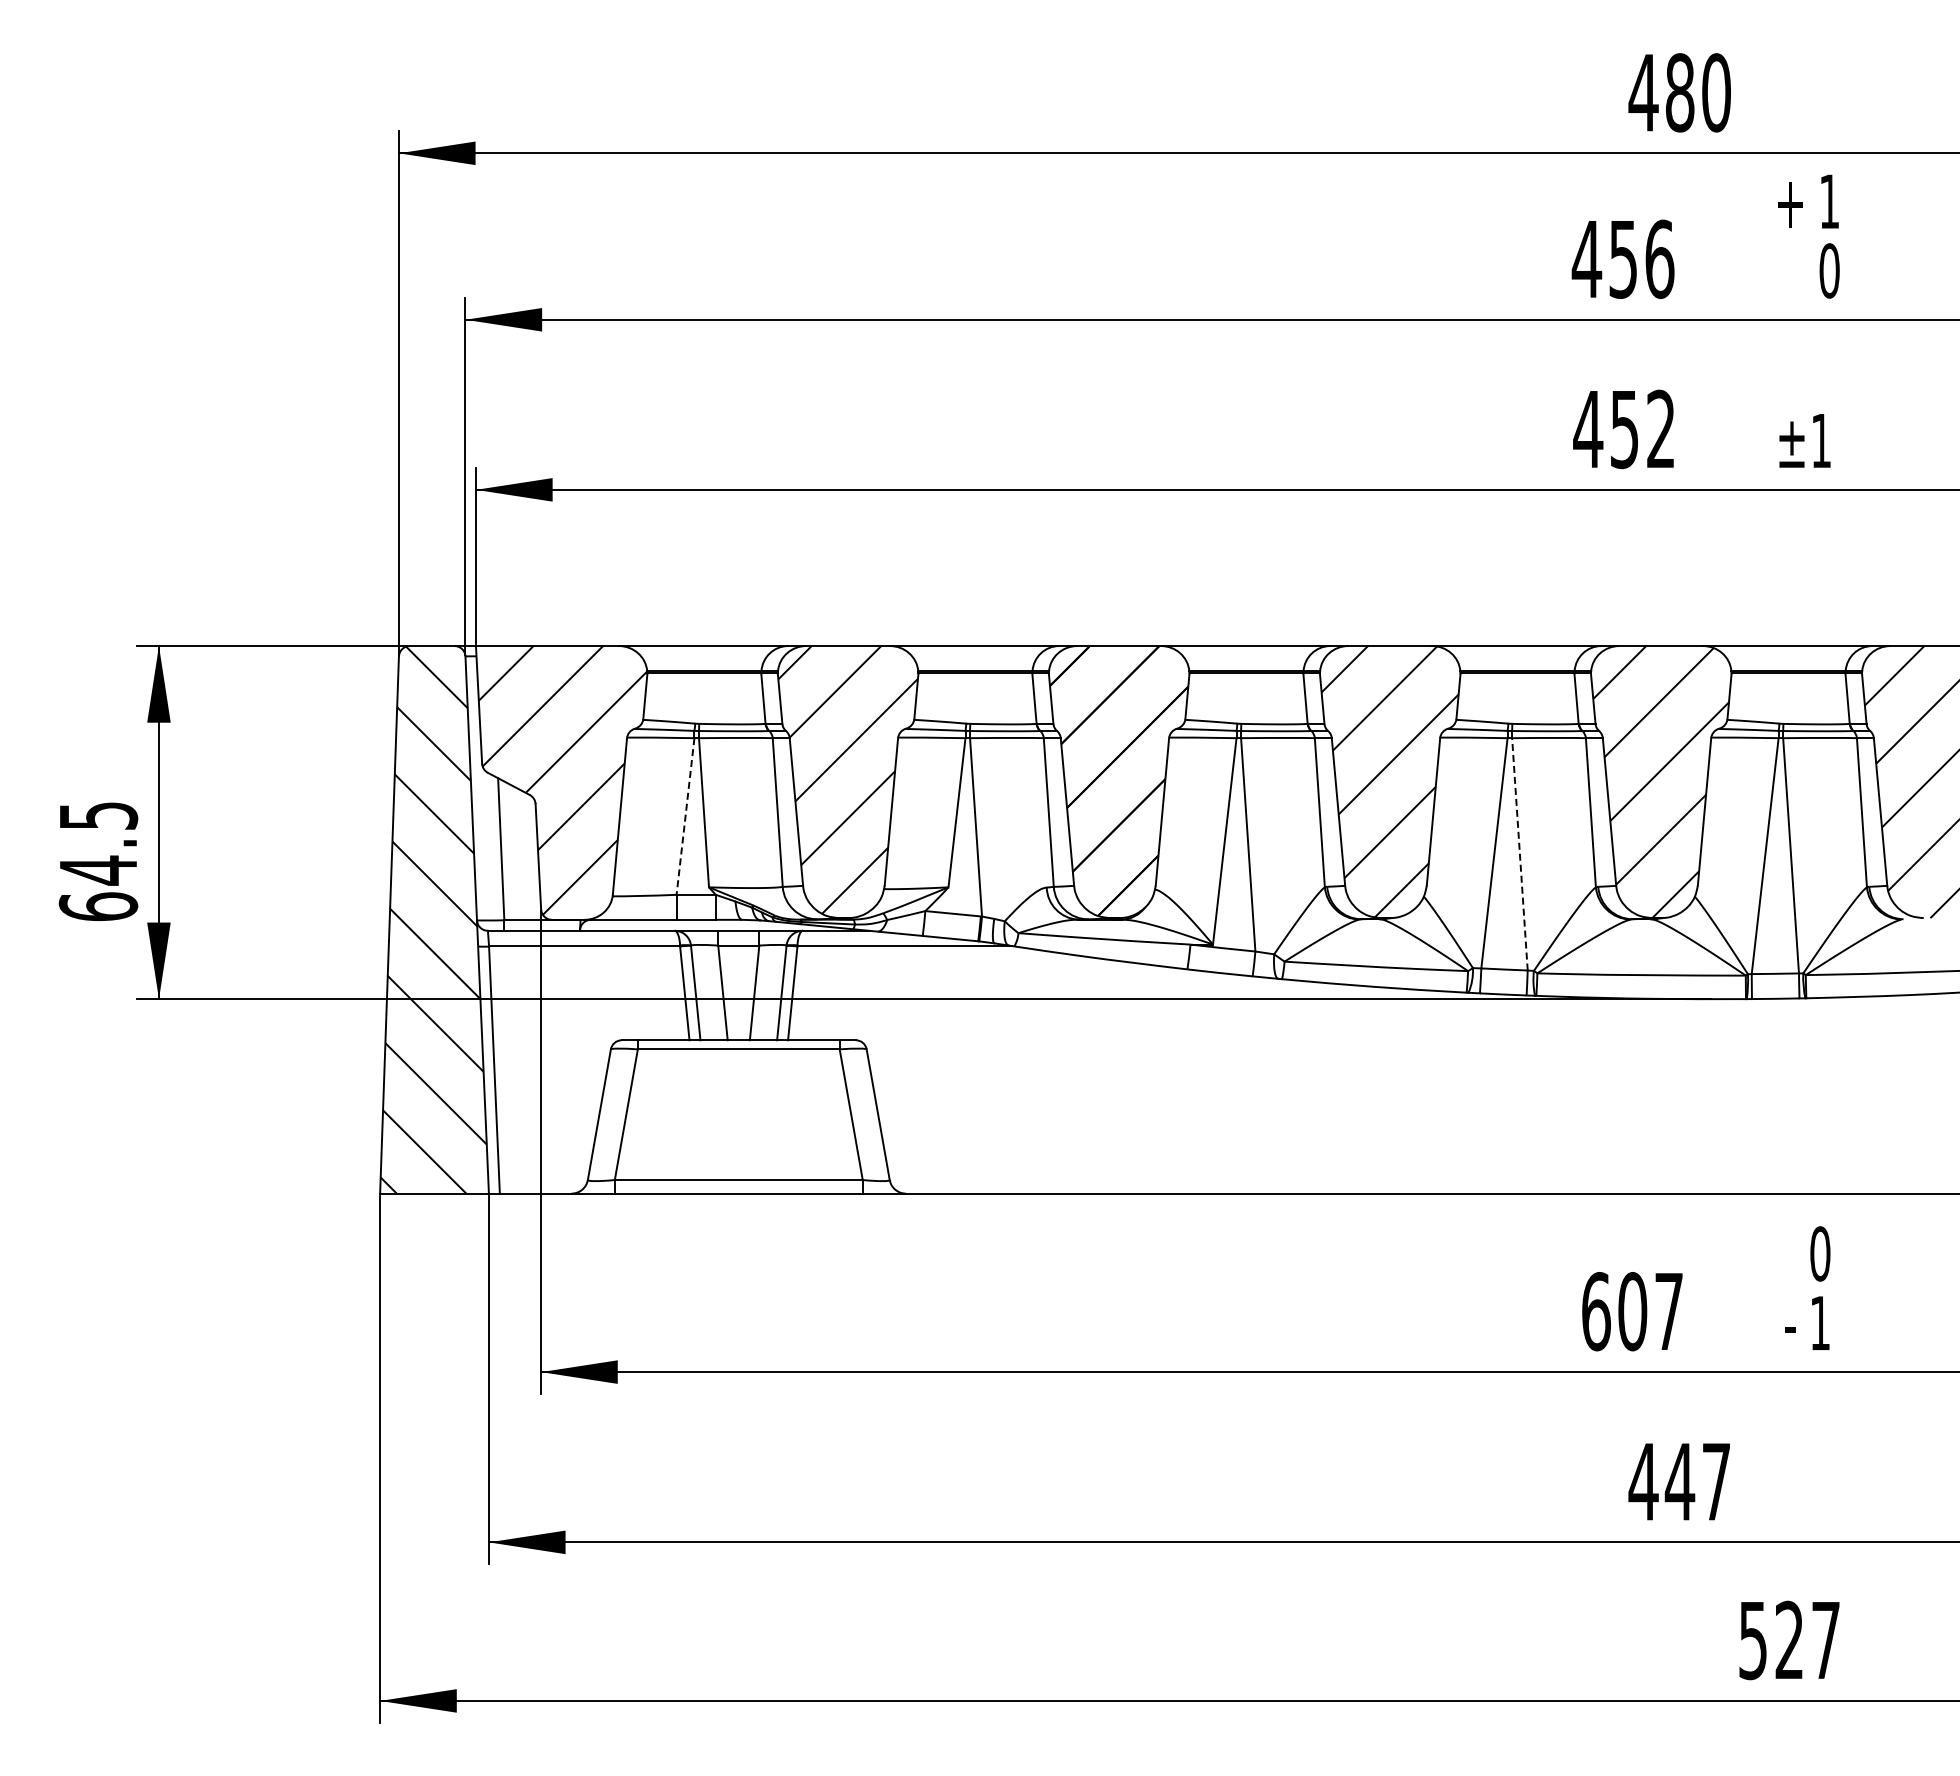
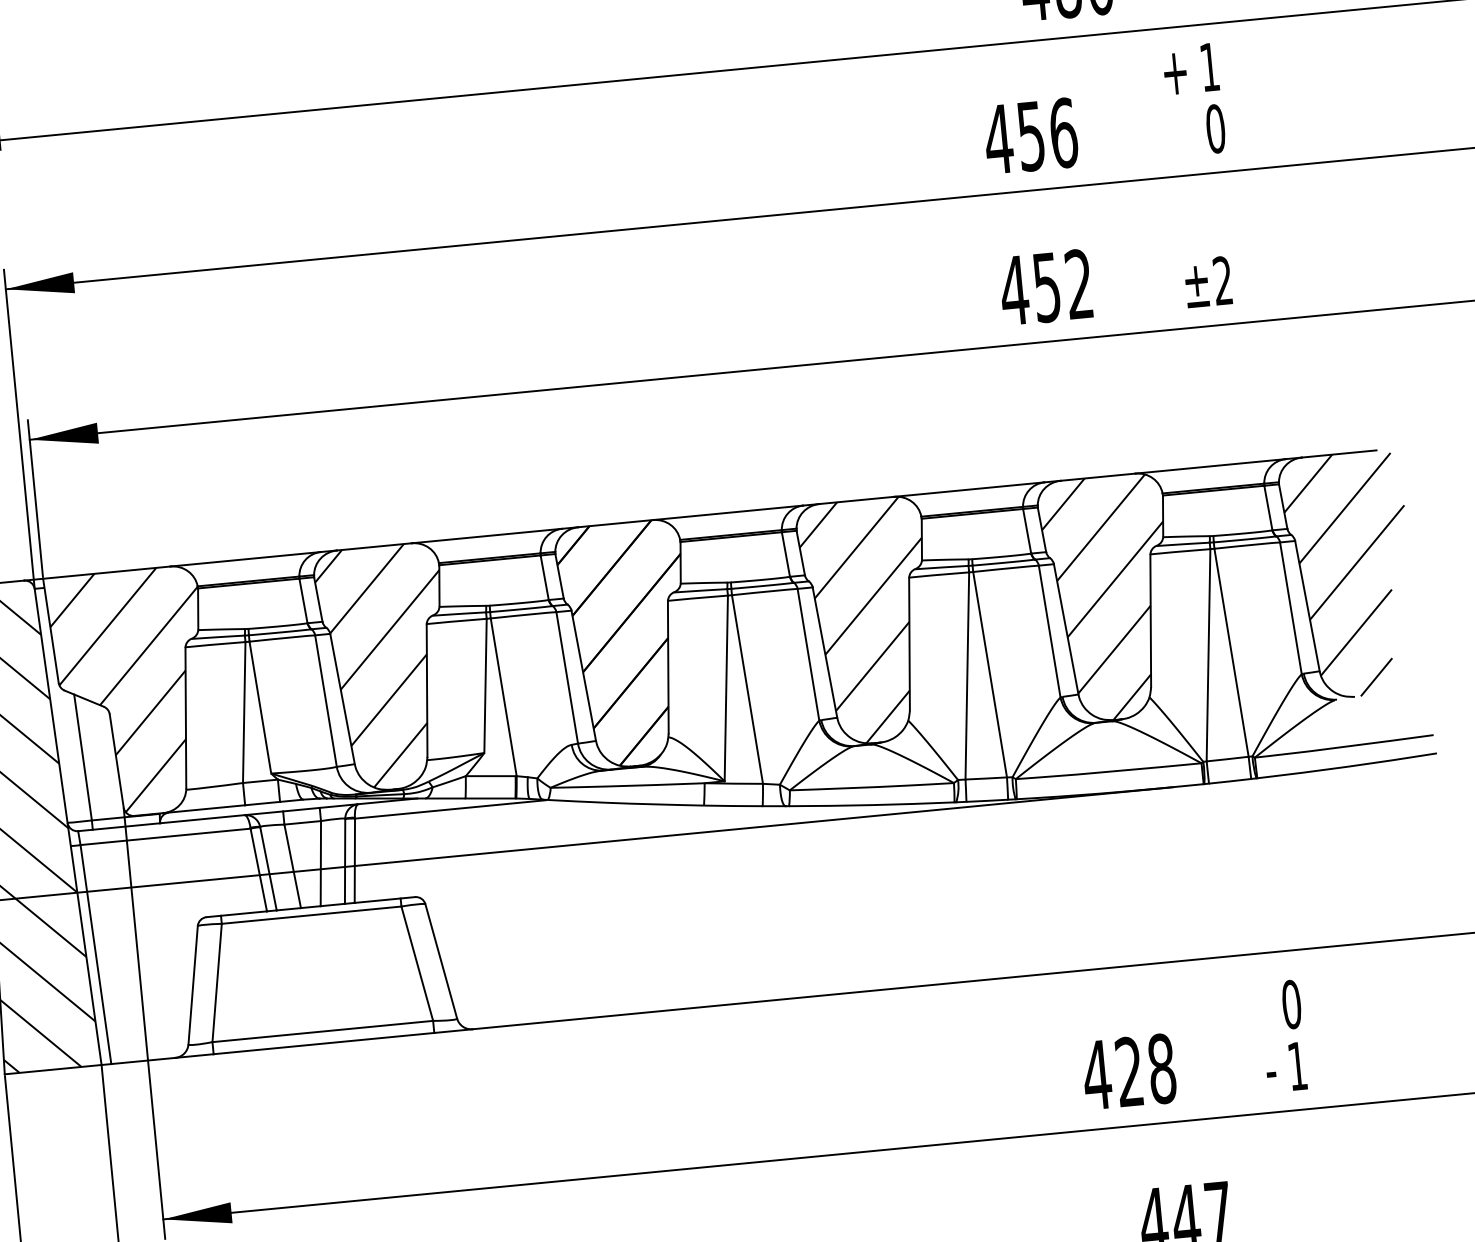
text: (1820, 440) -> (1222, 280), ±1 -> ±2
line: (685, 816) -> (244, 712), dashed -> solid
line: (1519, 853) -> (989, 673), dashed -> solid
text: (1632, 1311) -> (1129, 1071), 607 -> 428

